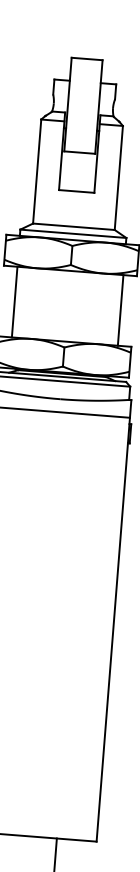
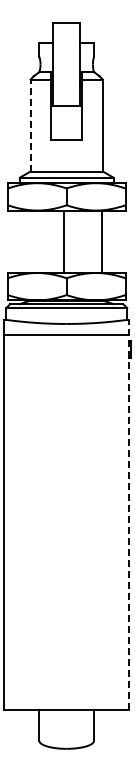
line: (37, 171) -> (30, 125), solid -> dashed
line: (14, 301) -> (63, 241), moved
line: (120, 310) -> (101, 241), moved
line: (114, 620) -> (129, 514), solid -> dashed

